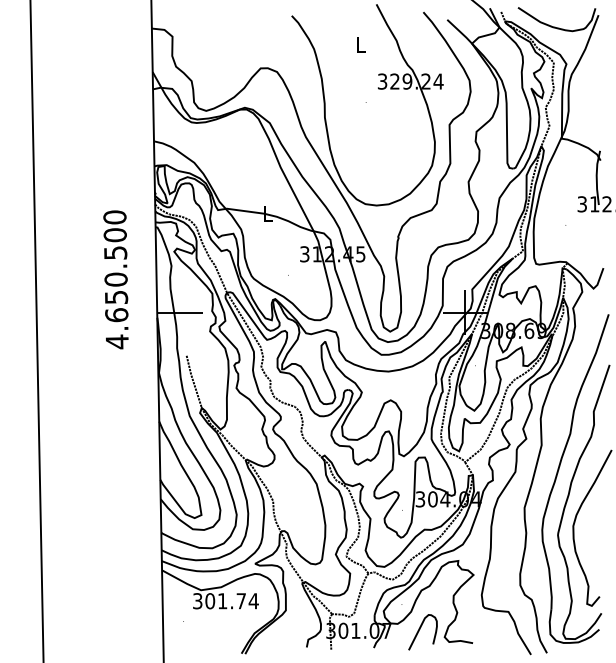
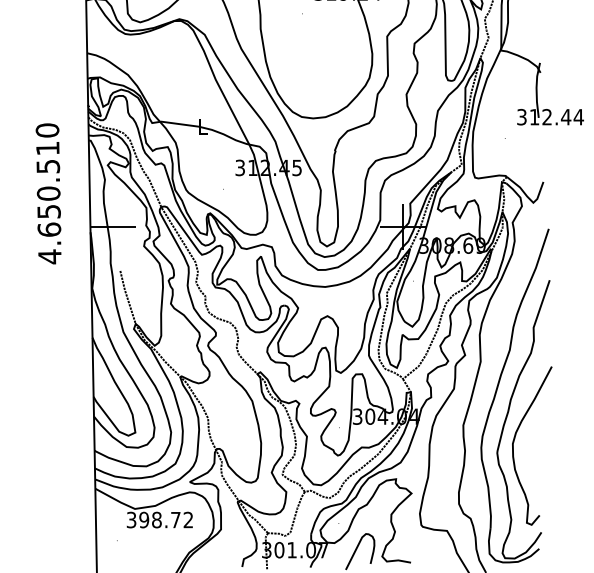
text: (114, 235) -> (47, 148), 4.650.500 -> 4.650.510
text: (231, 601) -> (165, 520), 301.74 -> 398.72

